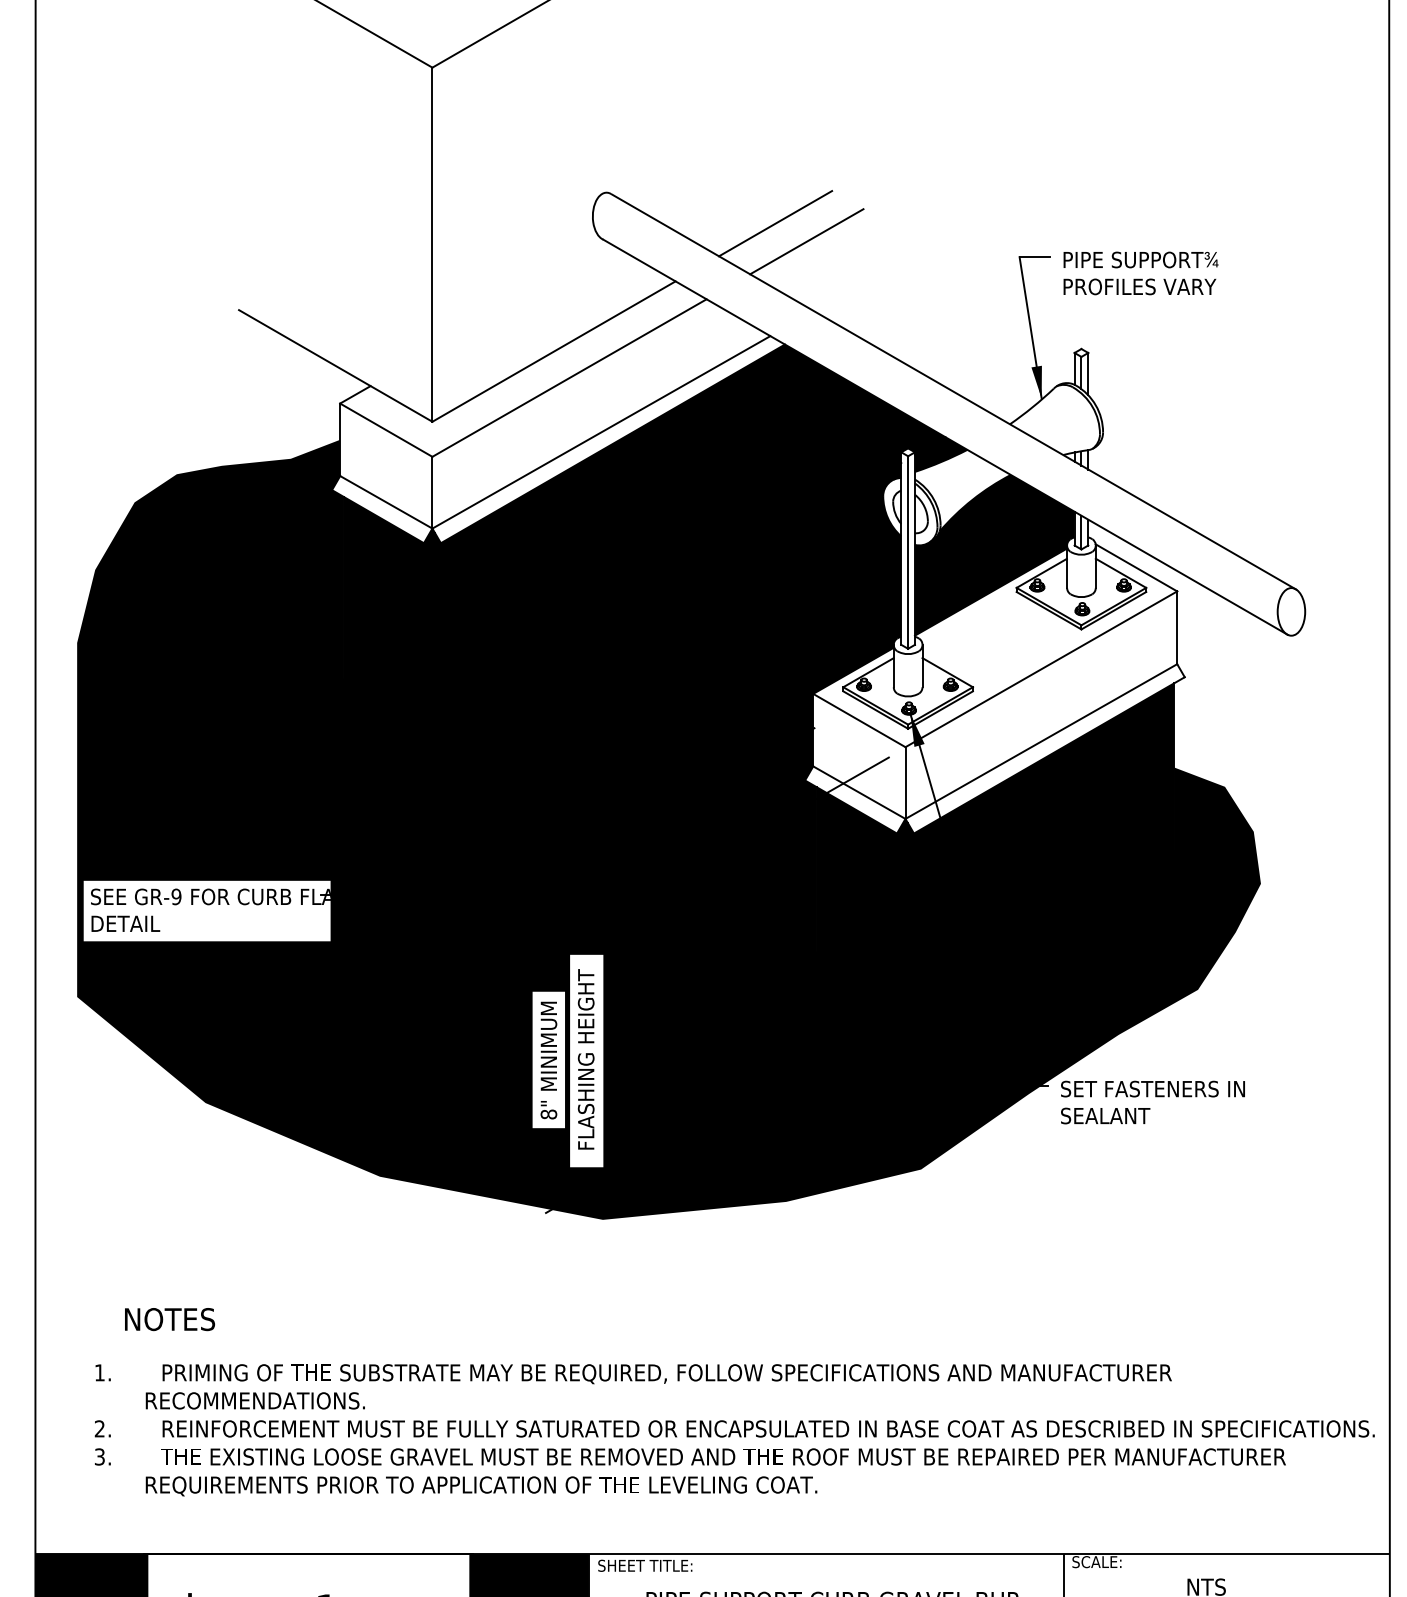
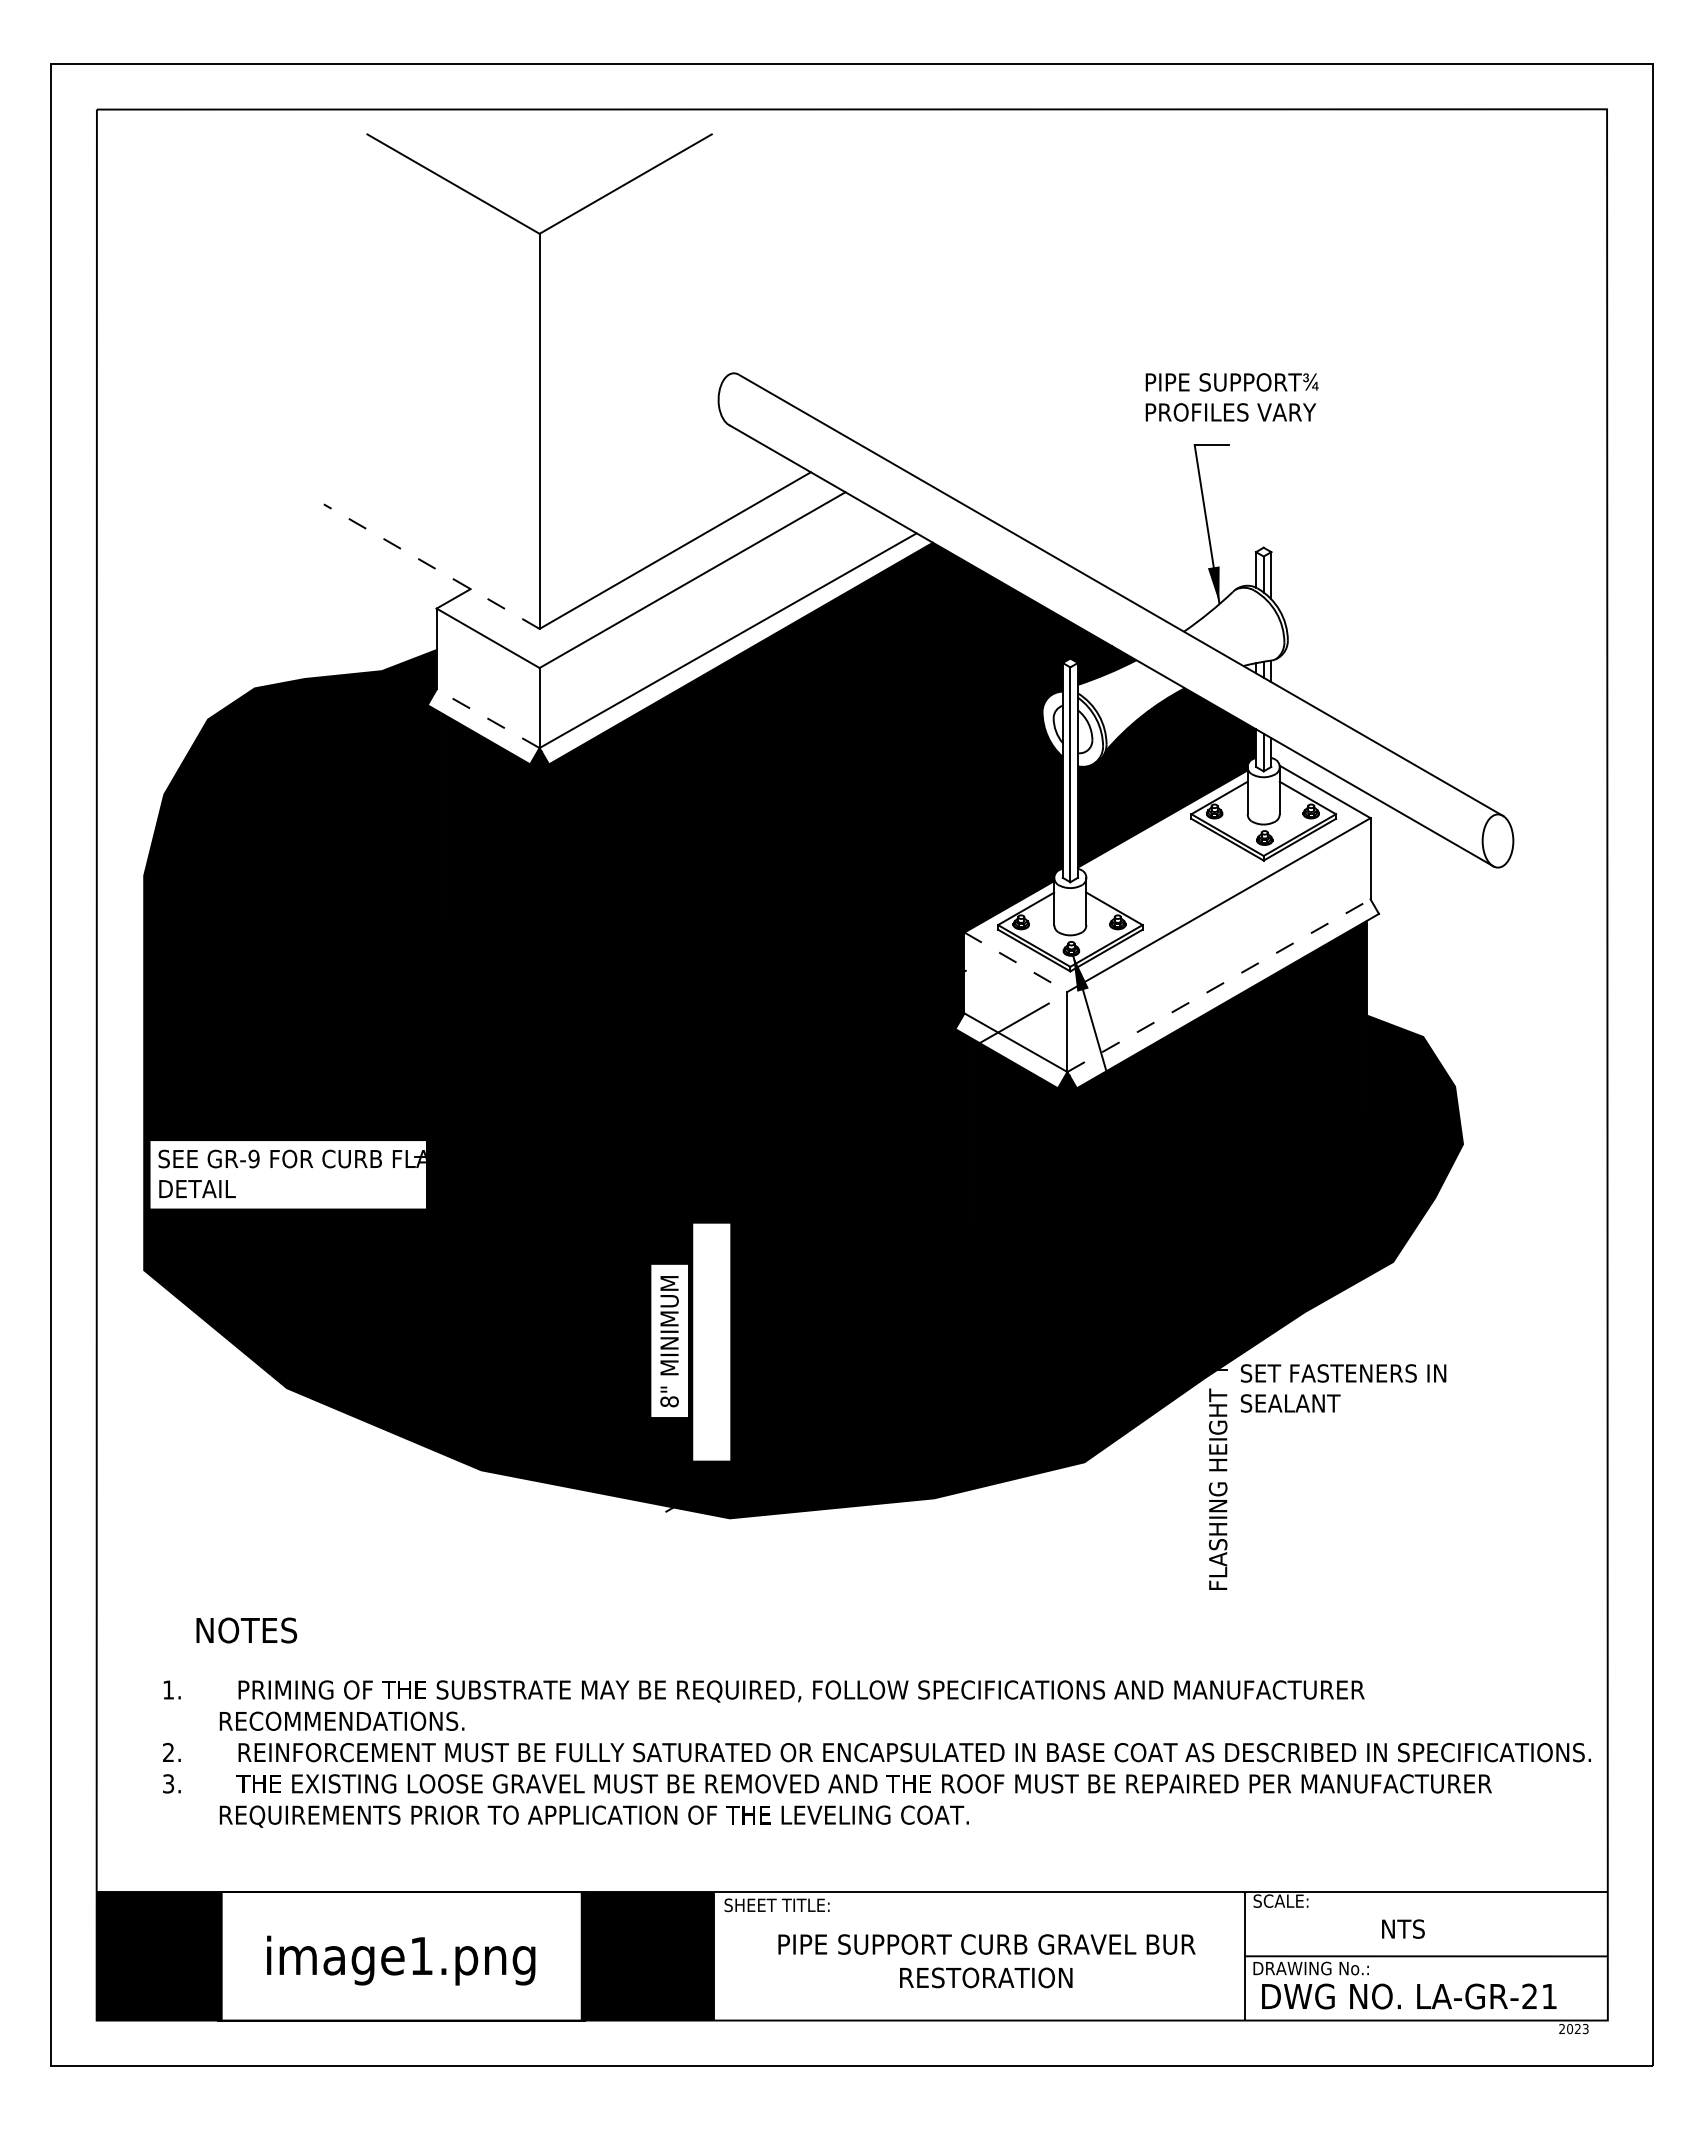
line: (775, 223) -> (922, 407), removed
line: (806, 241) -> (957, 427), removed
text: (1140, 273) -> (1231, 397), moved
line: (335, 365) -> (431, 566), solid -> dashed
line: (385, 502) -> (487, 718), solid -> dashed
line: (859, 720) -> (1016, 962), solid -> dashed
line: (1041, 741) -> (1219, 985), solid -> dashed
text: (585, 1058) -> (1217, 1488), moved

